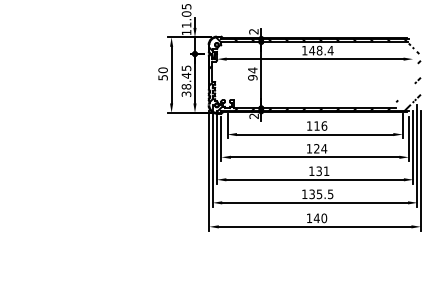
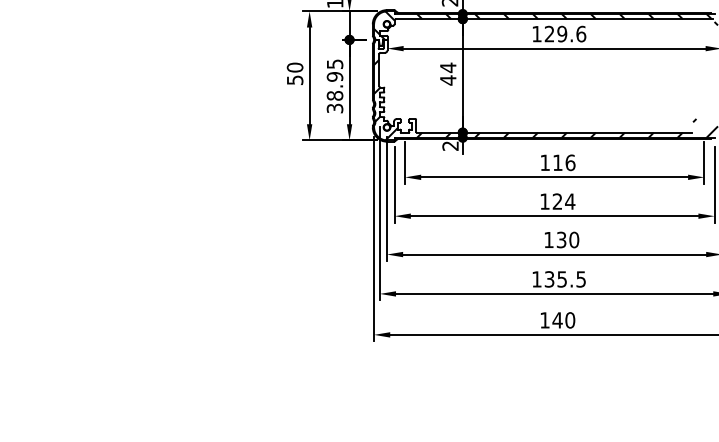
text: (321, 50) -> (565, 33), 148.4 -> 129.6
text: (186, 75) -> (335, 76), 38.45 -> 38.95
text: (252, 77) -> (447, 79), 94 -> 44
text: (326, 171) -> (574, 240), 131 -> 130

